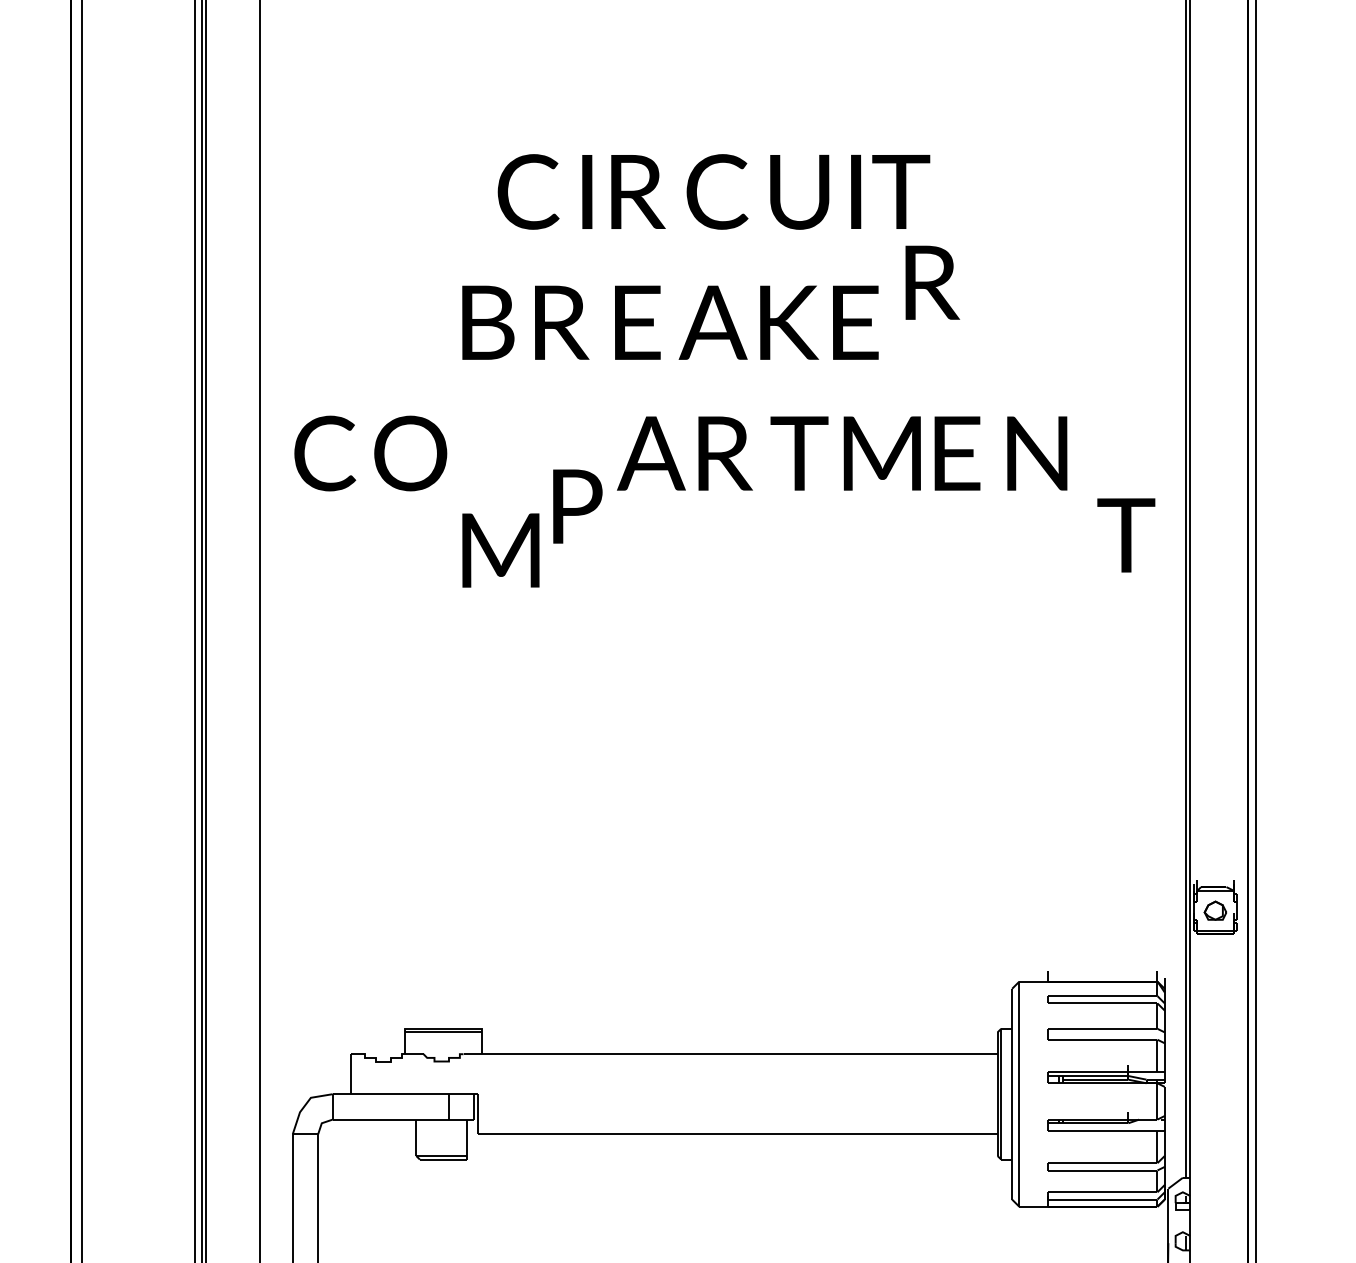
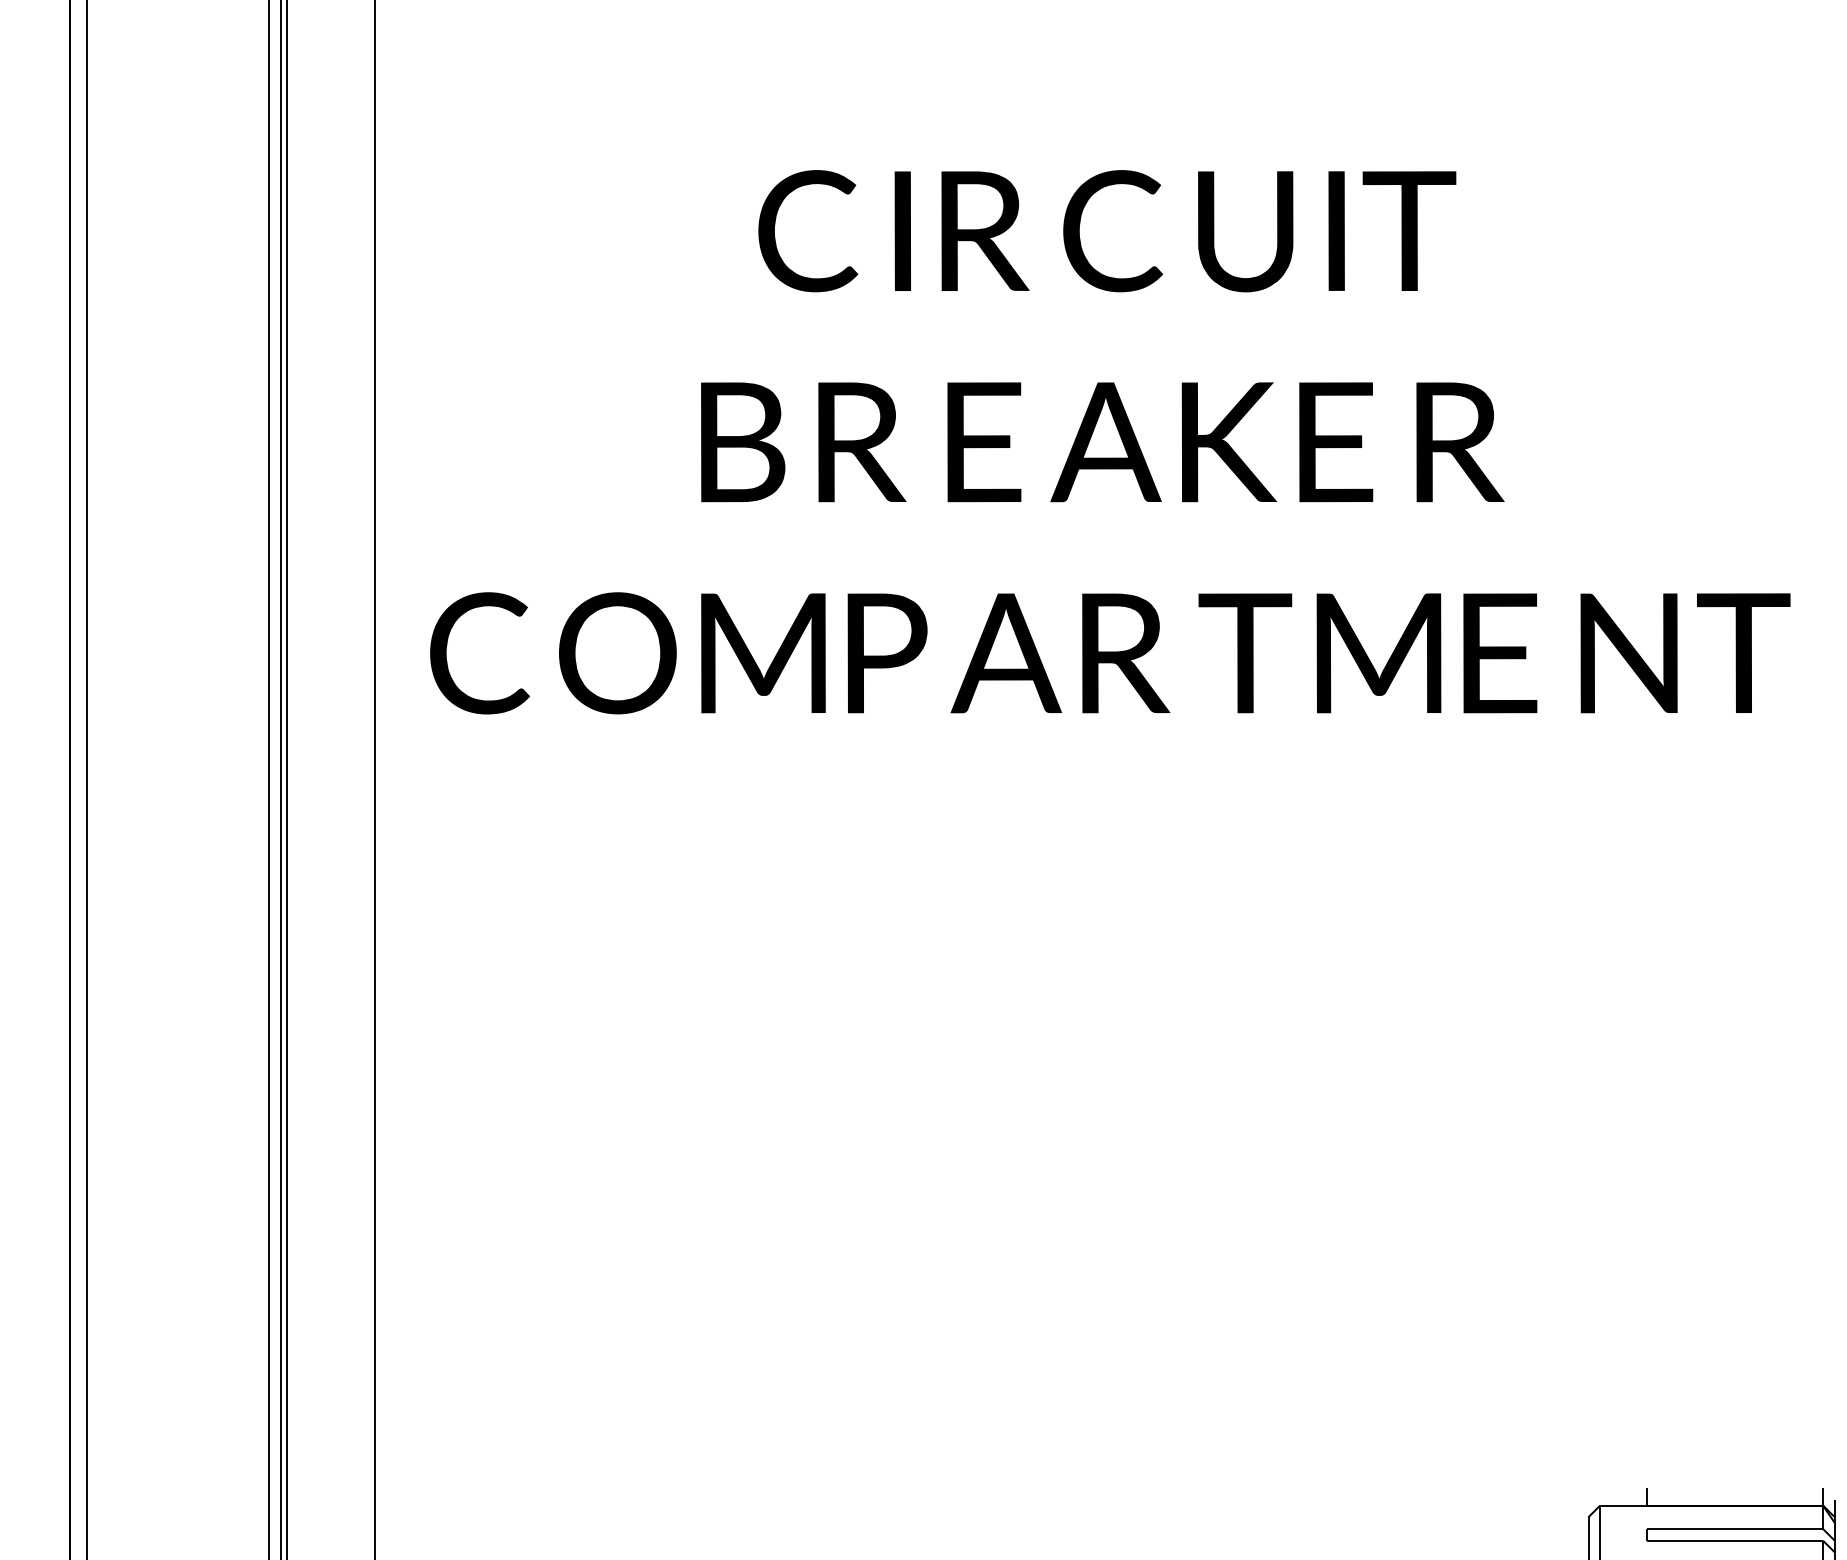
text: (932, 282) -> (1459, 441), moved
text: (577, 506) -> (887, 653), moved
text: (1126, 535) -> (1744, 653), moved
text: (500, 550) -> (762, 653), moved

